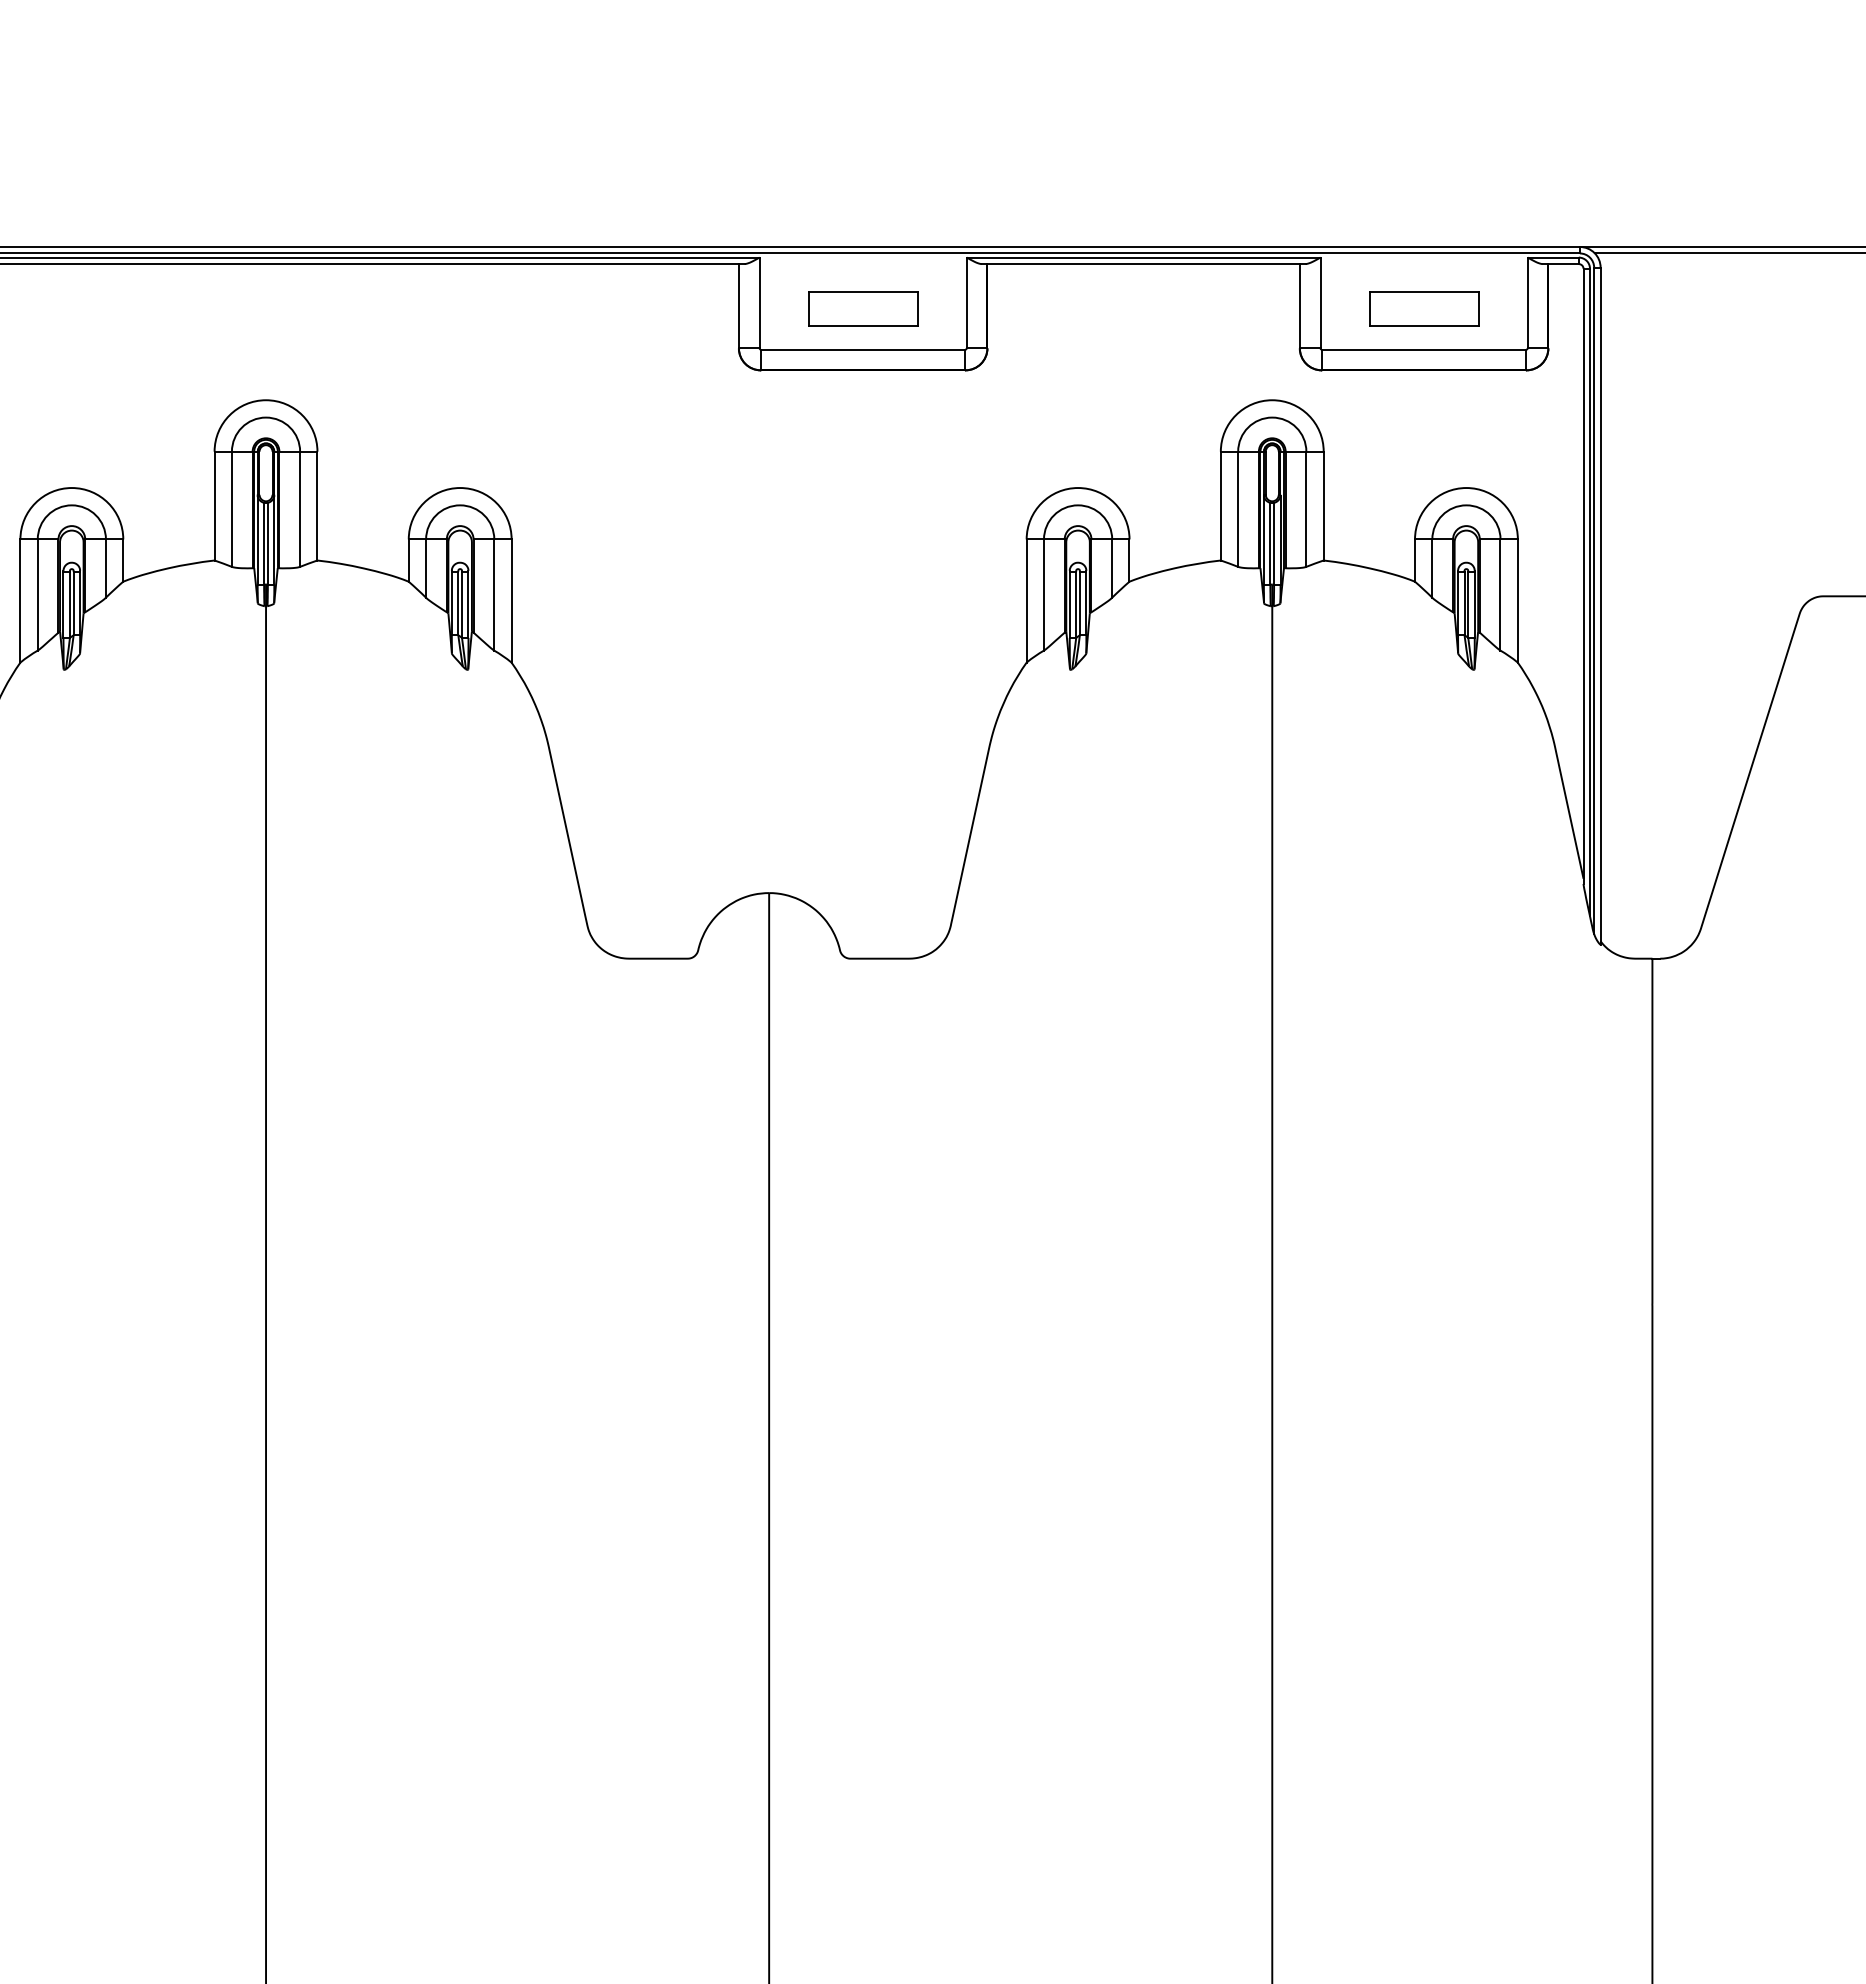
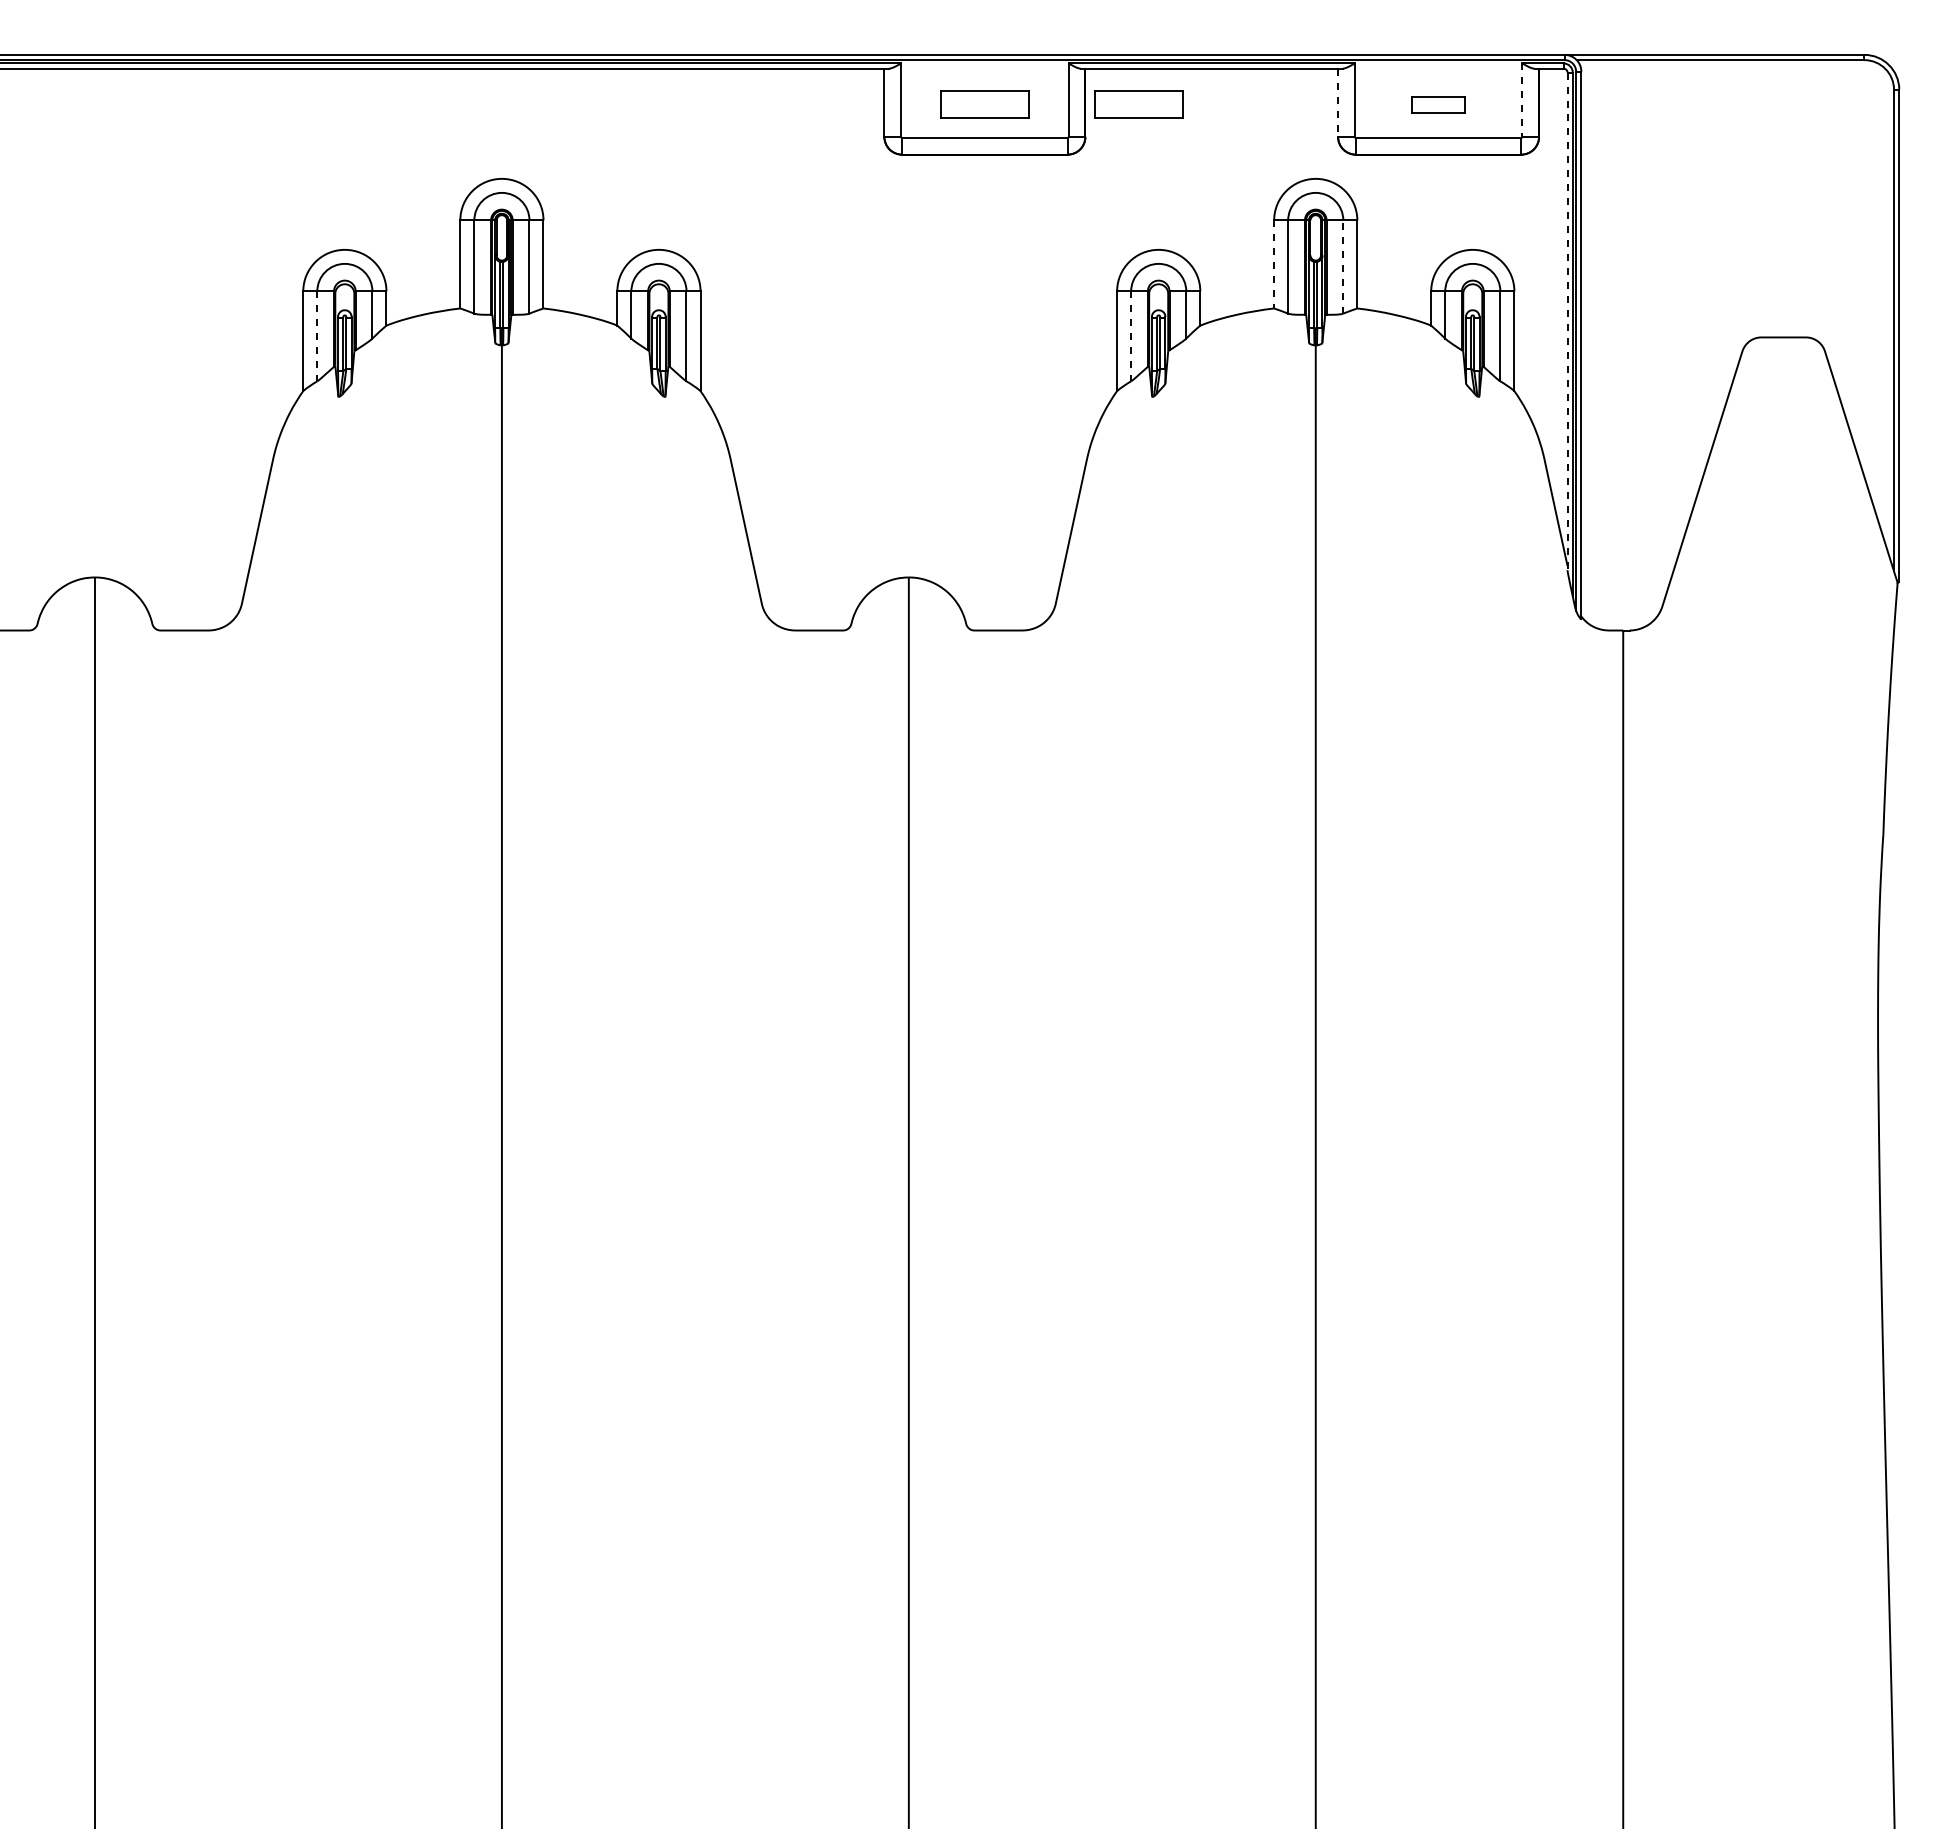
line: (1527, 303) -> (1522, 100), solid -> dashed
line: (1300, 307) -> (1338, 103), solid -> dashed
part: (1053, 308) -> (1138, 104), added
part: (1424, 308) -> (1438, 104), size x0.6
line: (1221, 506) -> (1274, 264), solid -> dashed
line: (1306, 509) -> (1343, 267), solid -> dashed
line: (1583, 576) -> (1567, 321), solid -> dashed
line: (38, 595) -> (317, 336), solid -> dashed
line: (1044, 595) -> (1131, 336), solid -> dashed

